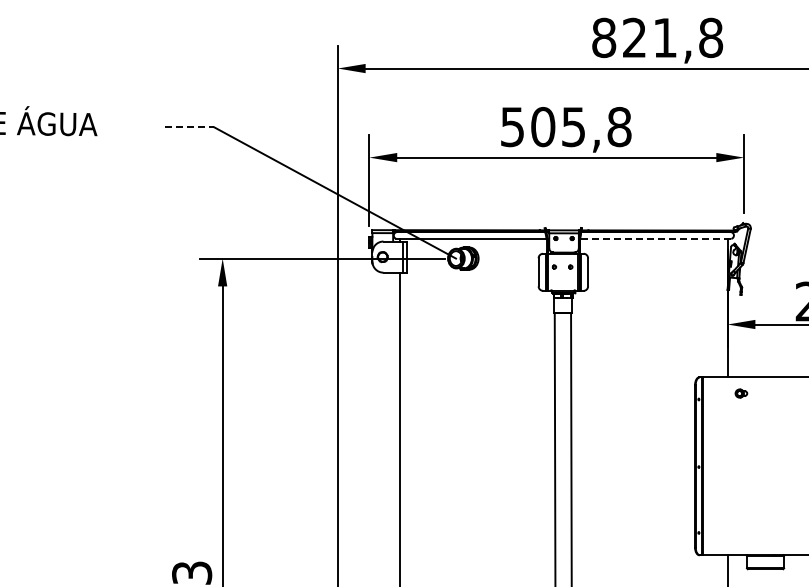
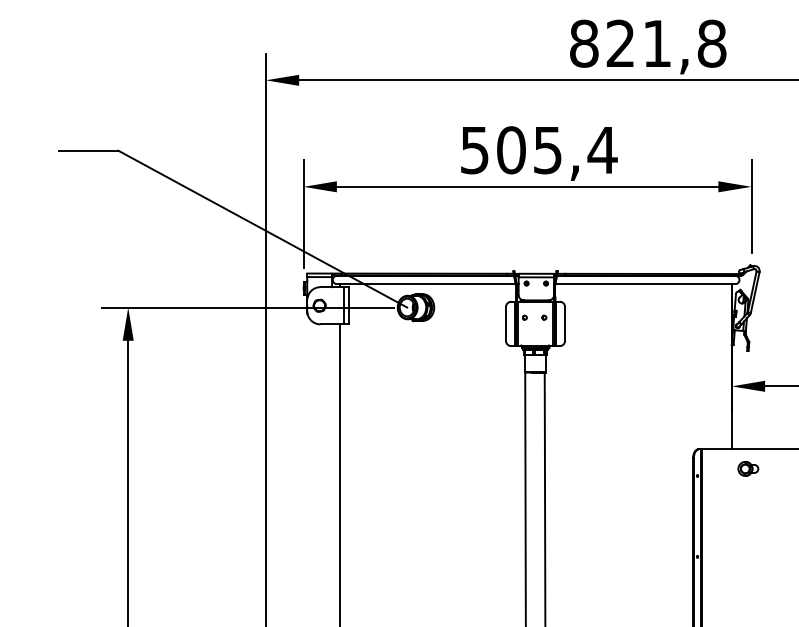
line: (189, 127) -> (88, 150), dashed -> solid
text: (619, 127) -> (602, 150), 505,8 -> 505,4
line: (655, 238) -> (645, 283), dashed -> solid
part: (741, 393) -> (748, 468), size x1.43

